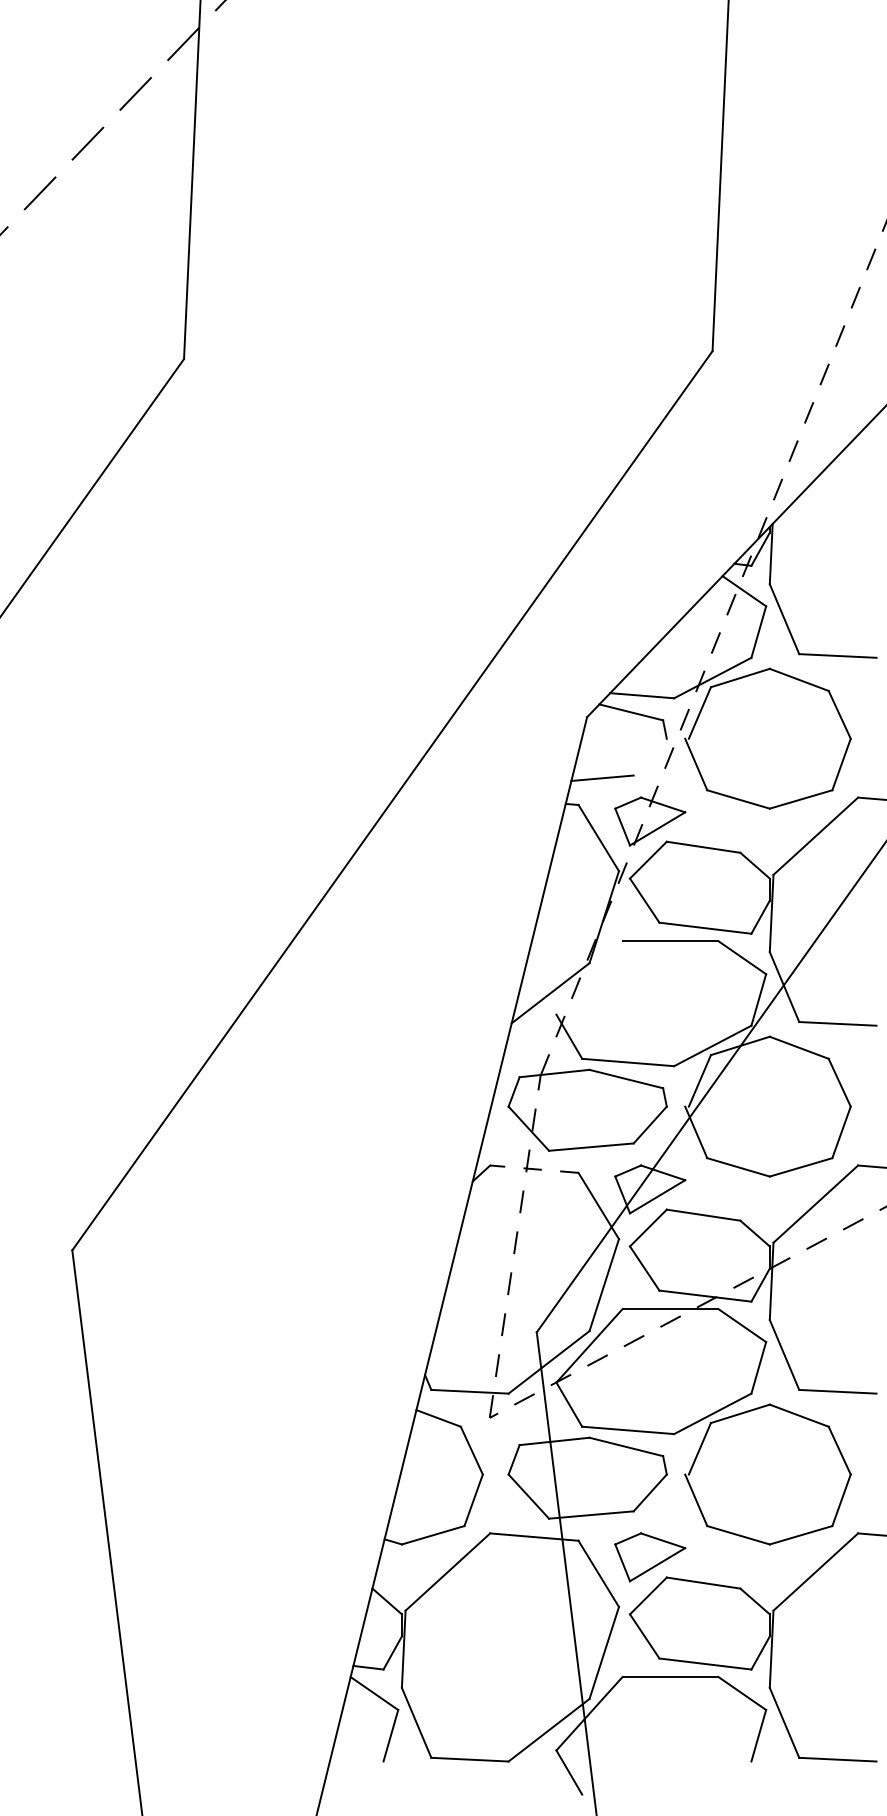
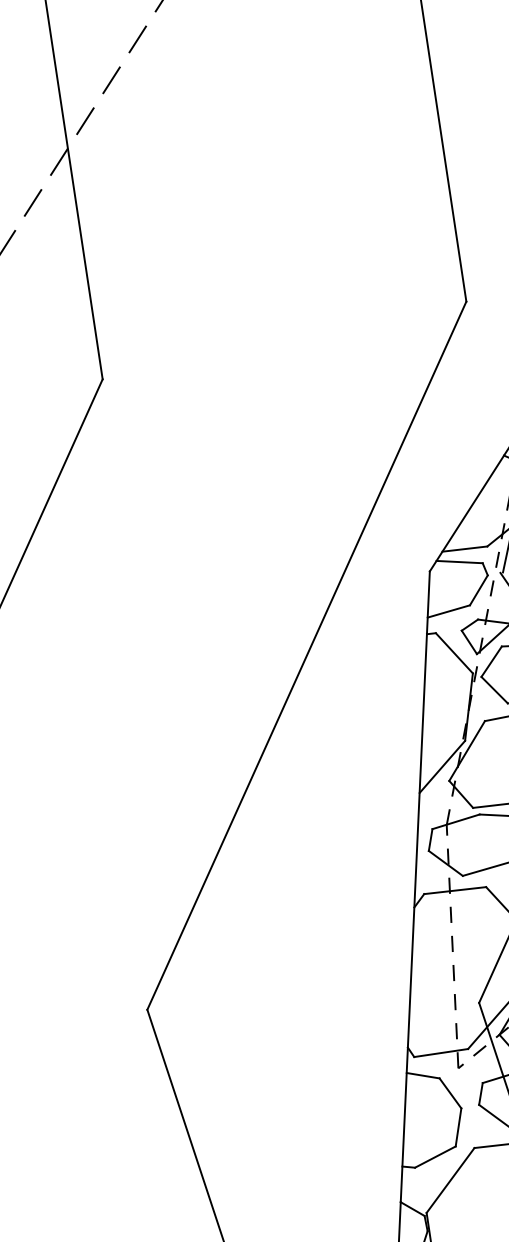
line: (649, 756) -> (478, 590), added
line: (589, 977) -> (467, 750), added
line: (533, 1169) -> (454, 890), dashed -> solid

